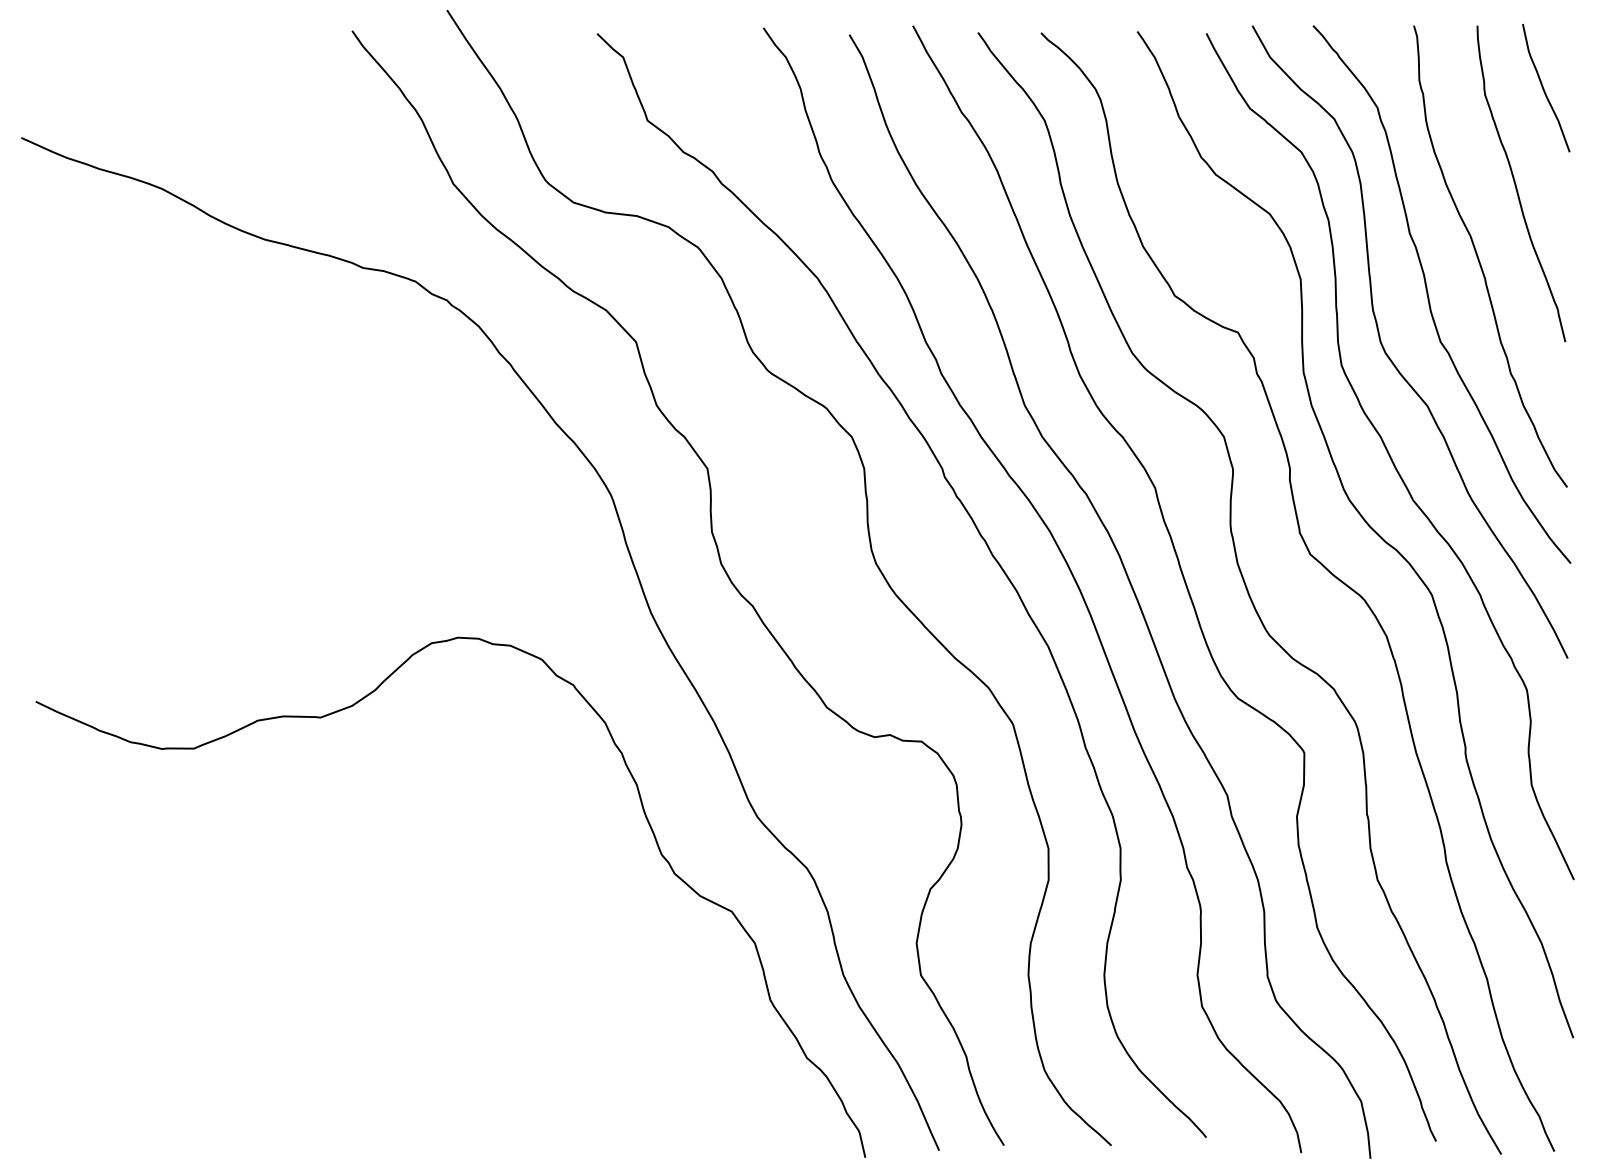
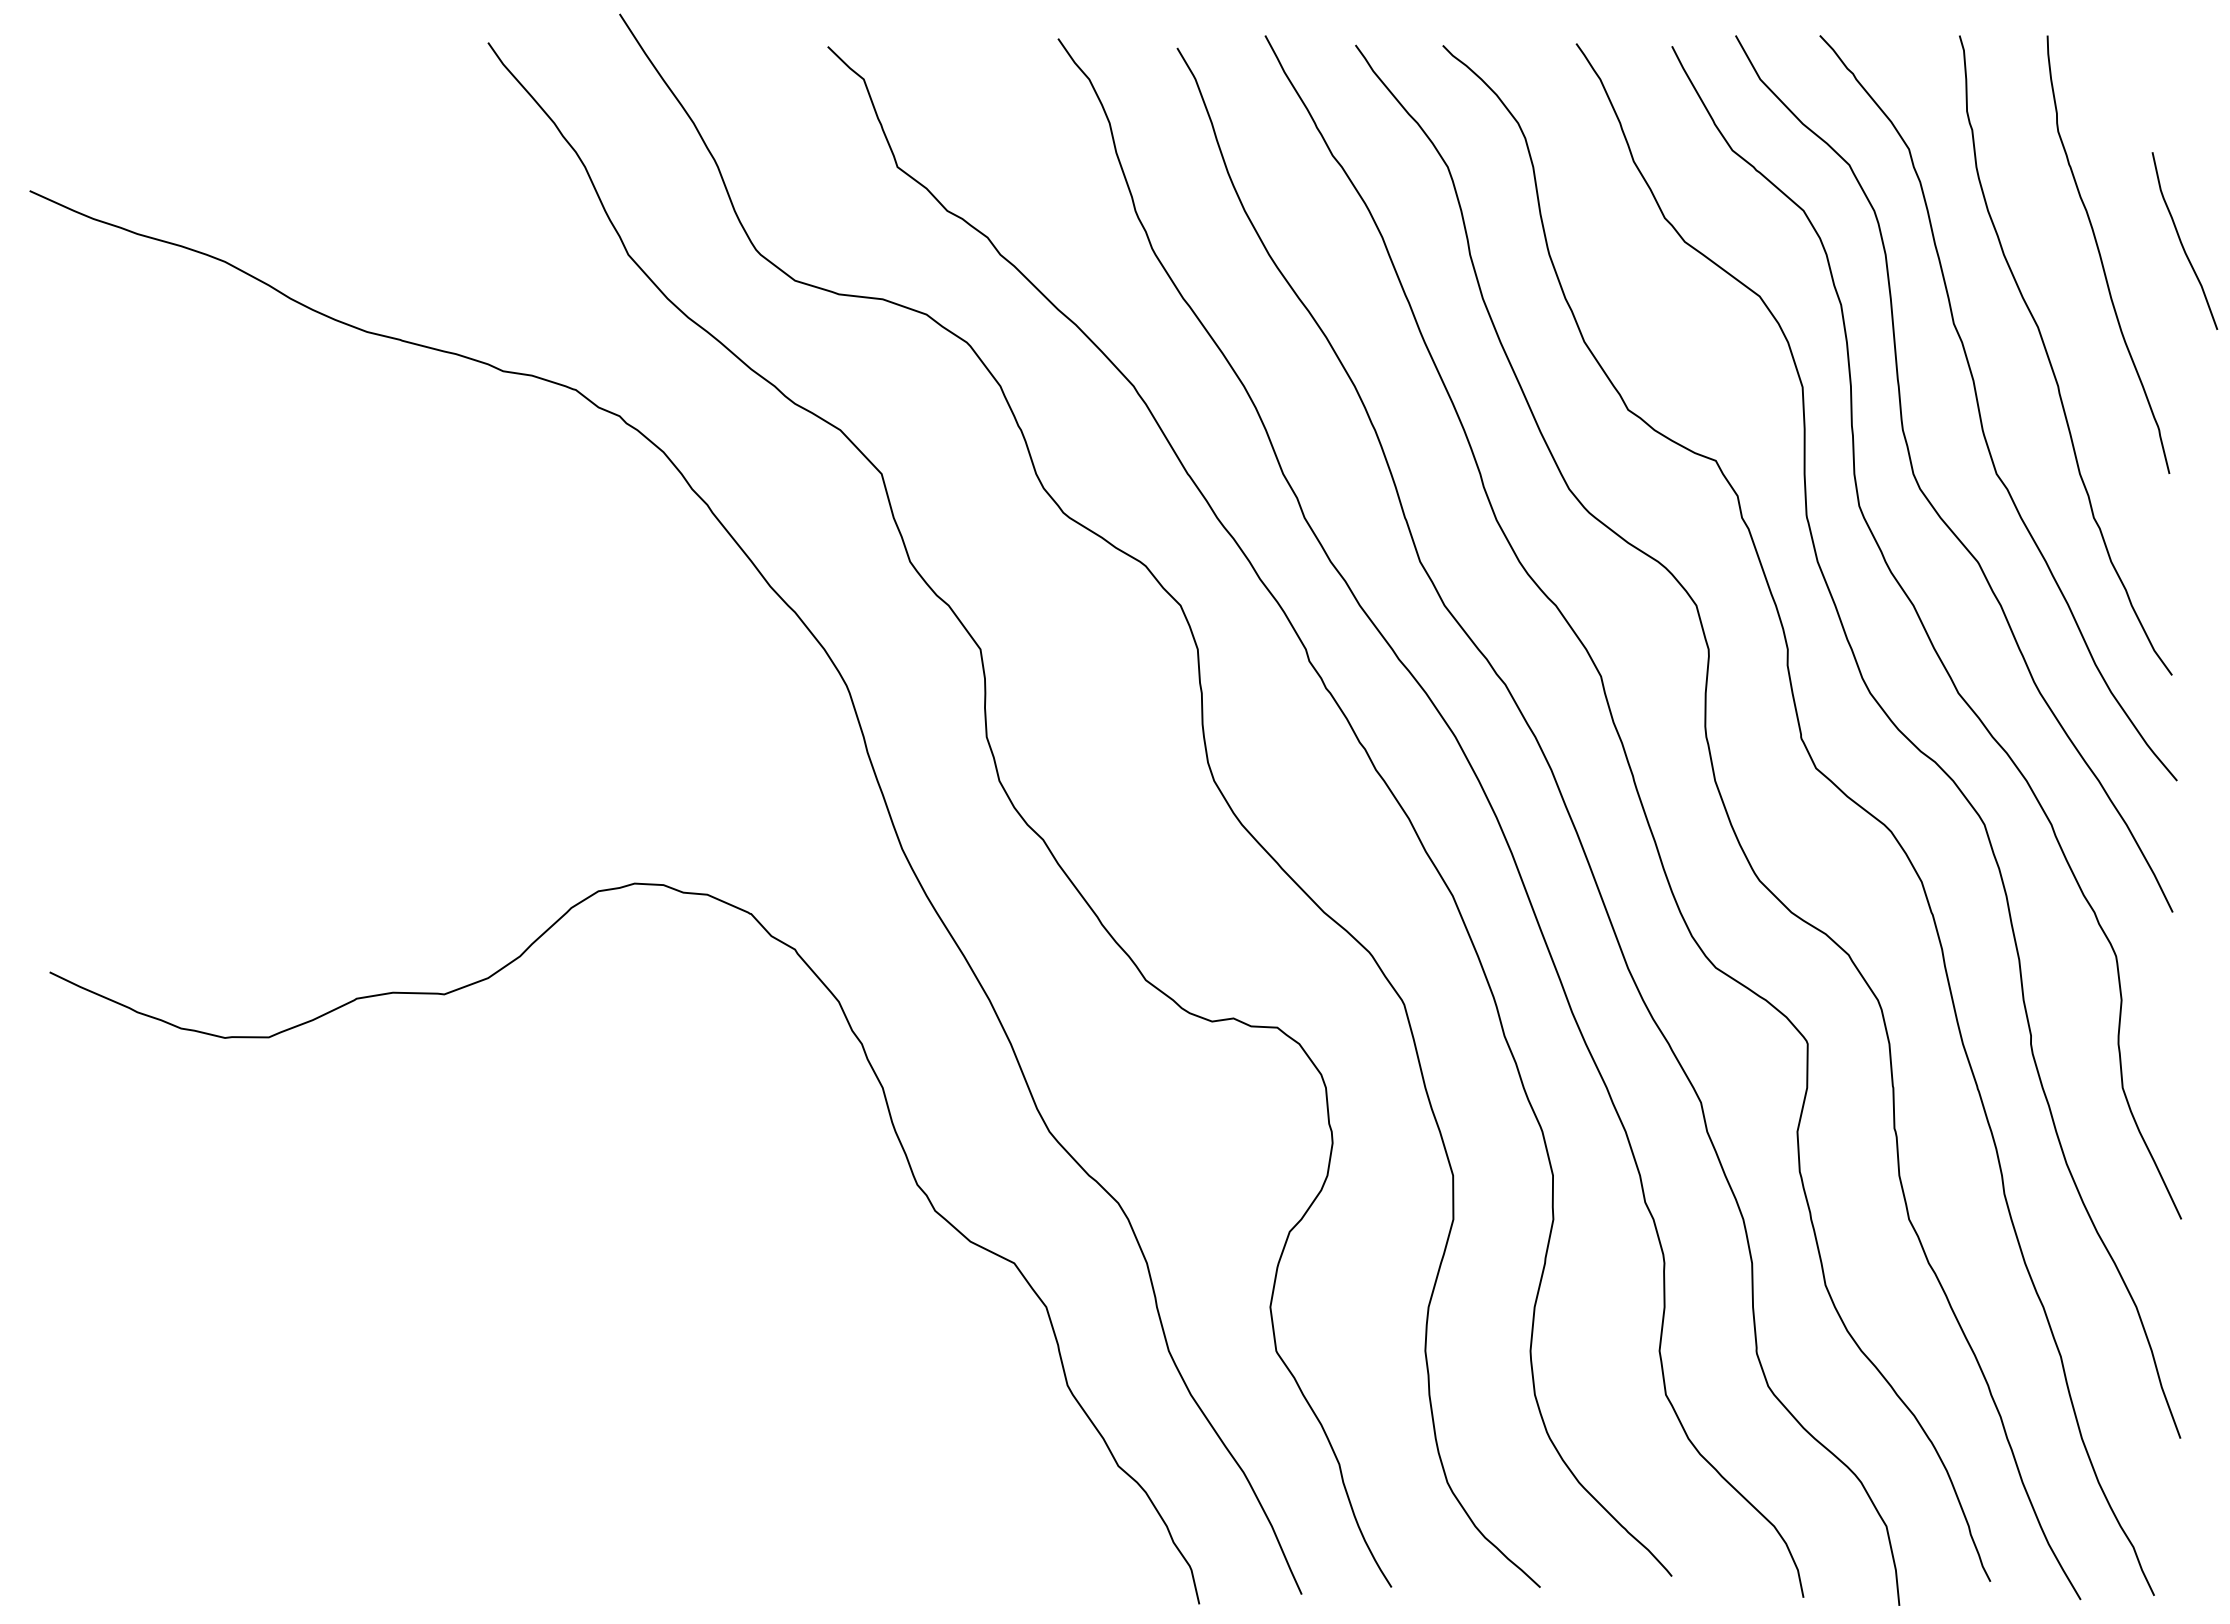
curve: (1543, 87) -> (2181, 240), moved

